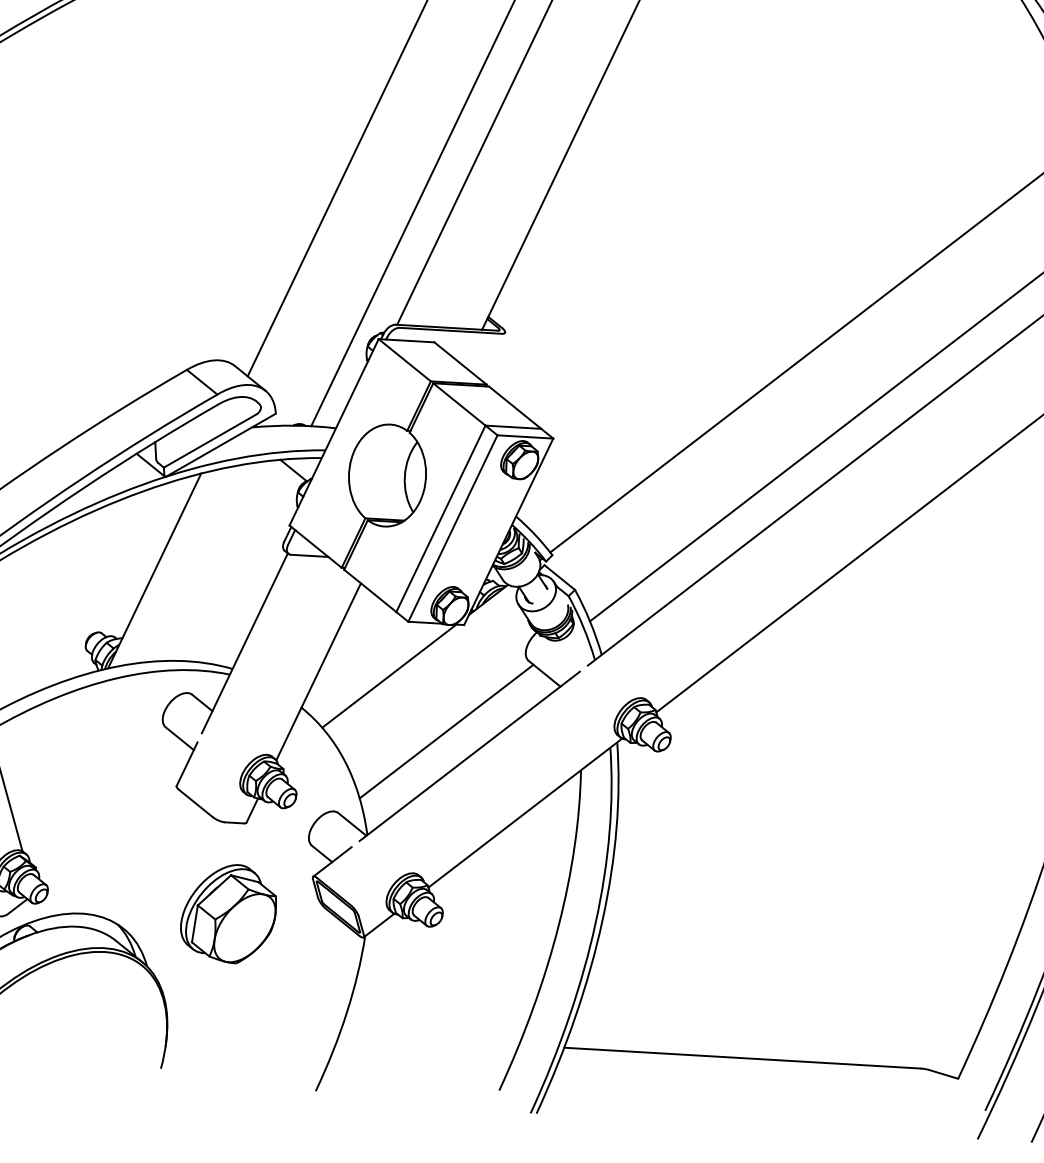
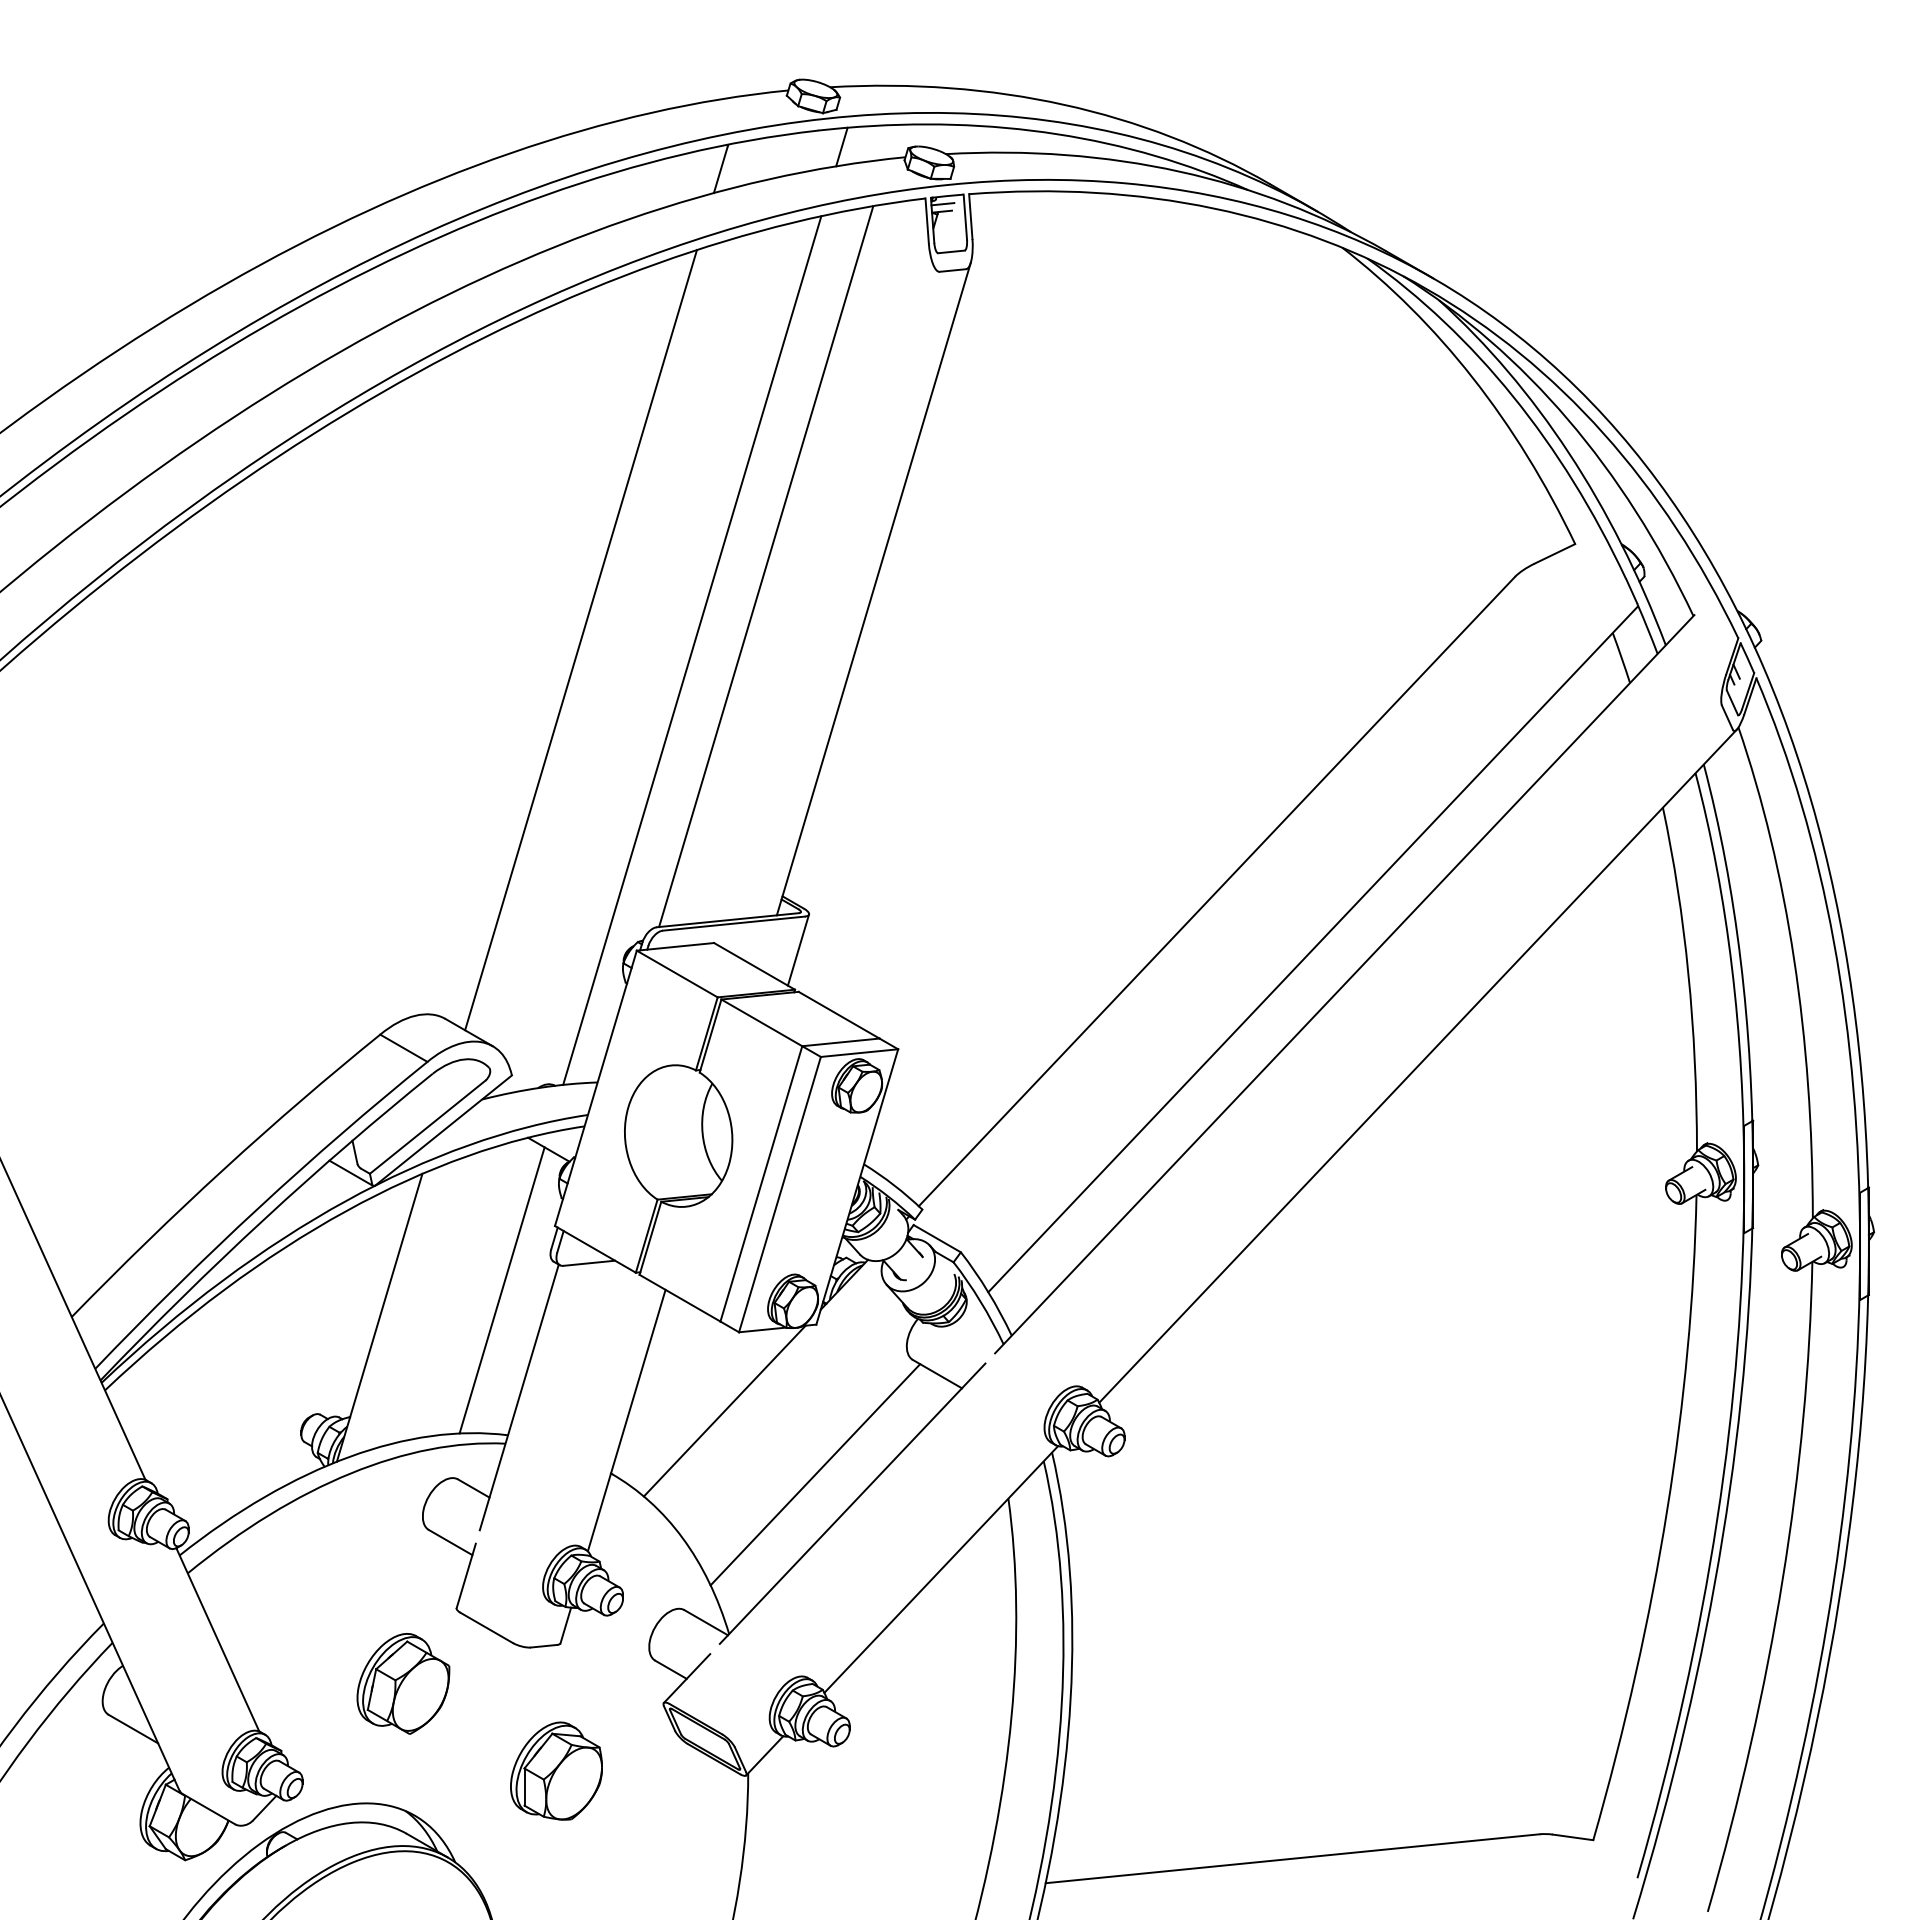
line: (493, 356) -> (798, 949), added
line: (244, 565) -> (501, 1290), added
part: (130, 833) -> (403, 1683), added
part: (229, 912) -> (556, 1770), size x0.71

